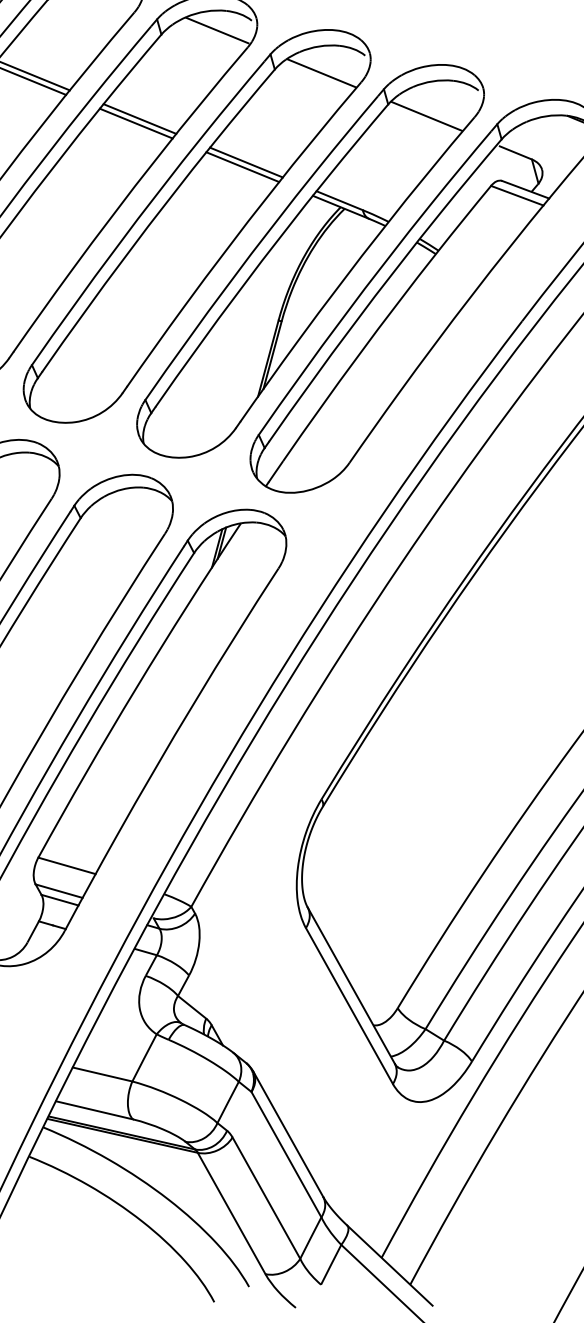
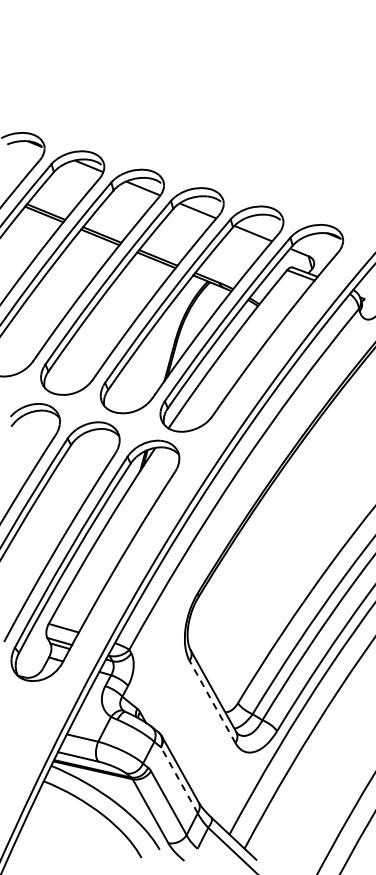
line: (349, 1005) -> (212, 701), solid -> dashed
line: (286, 1155) -> (179, 780), solid -> dashed

